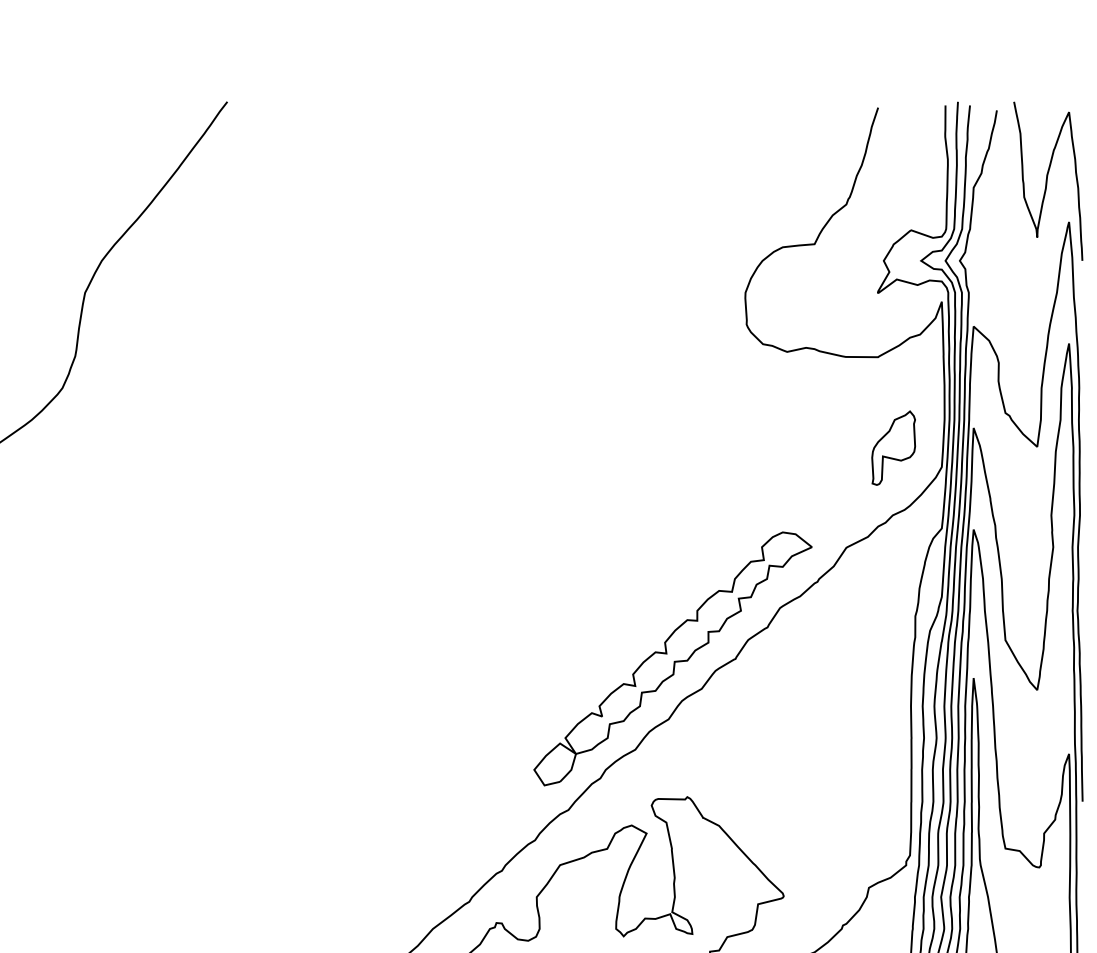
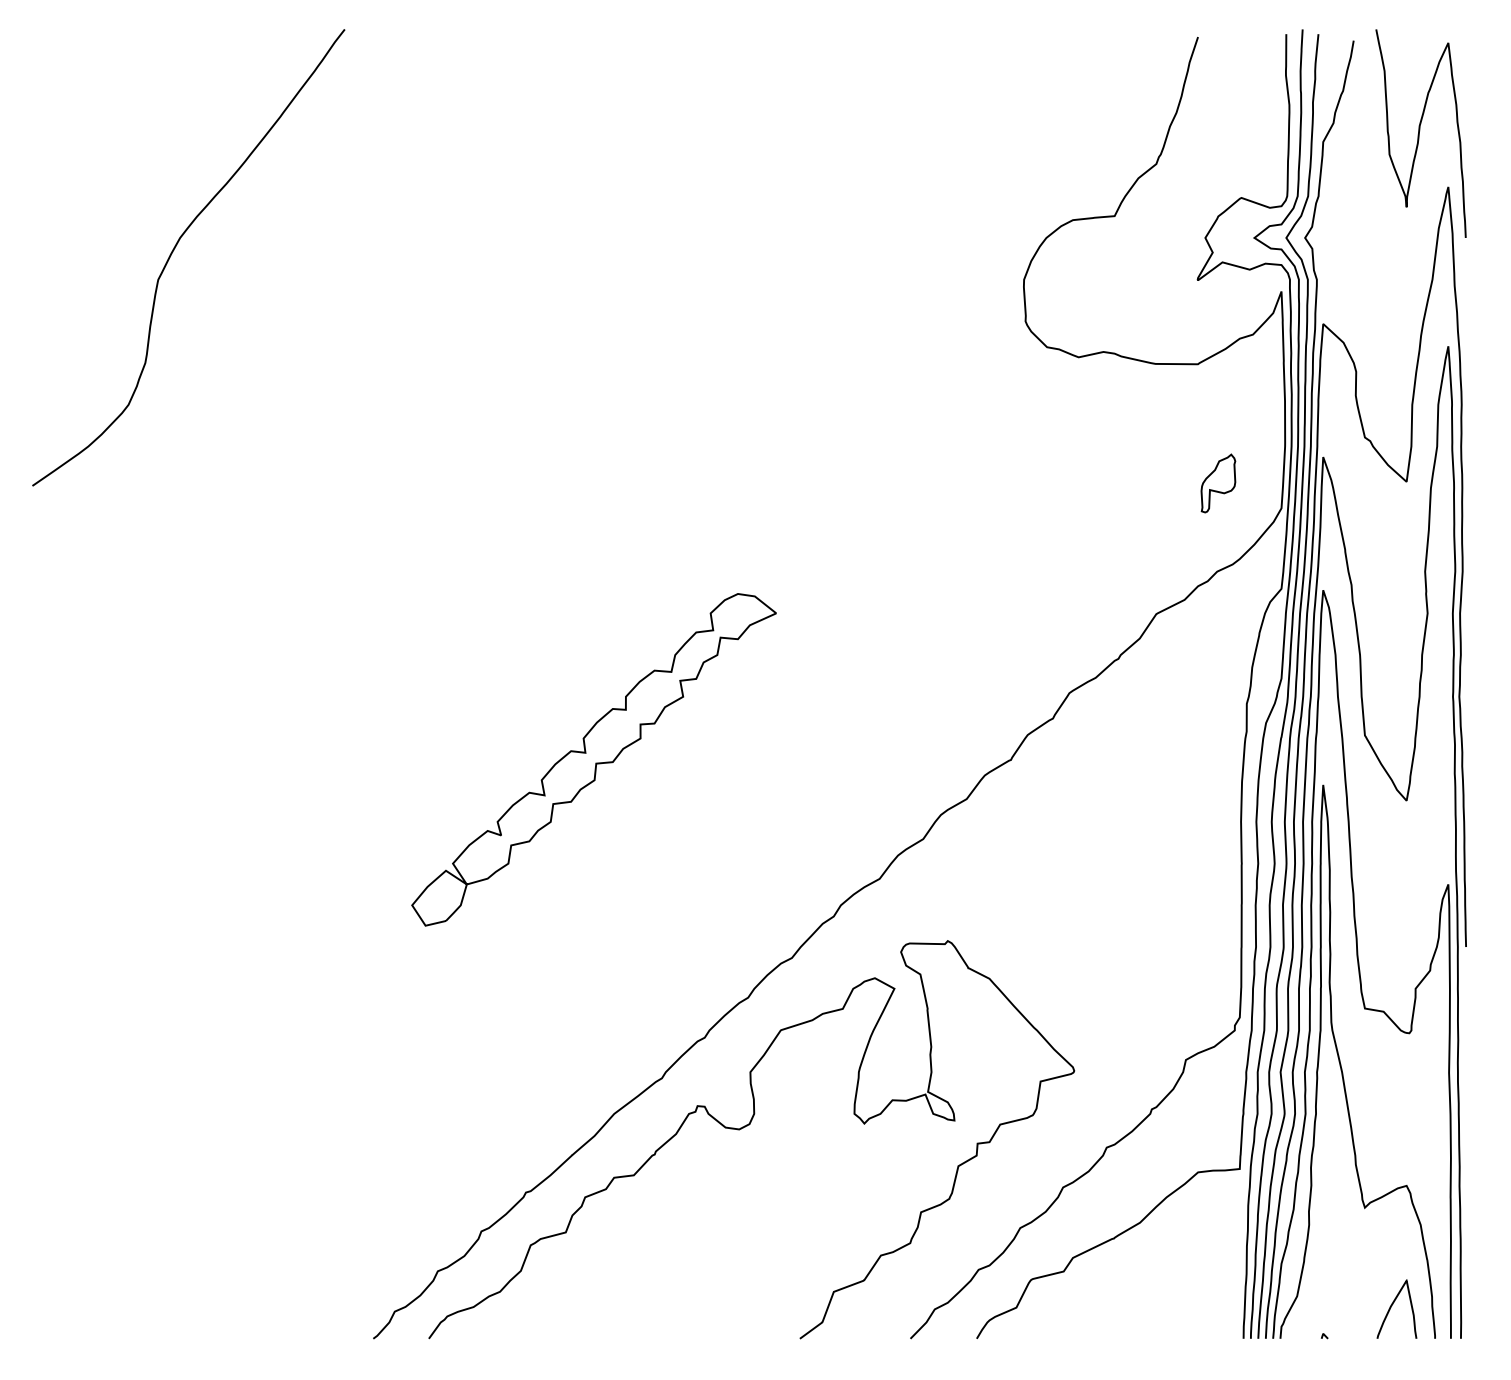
part: (893, 448) -> (1218, 483), size x0.6
part: (672, 658) -> (593, 759), moved

